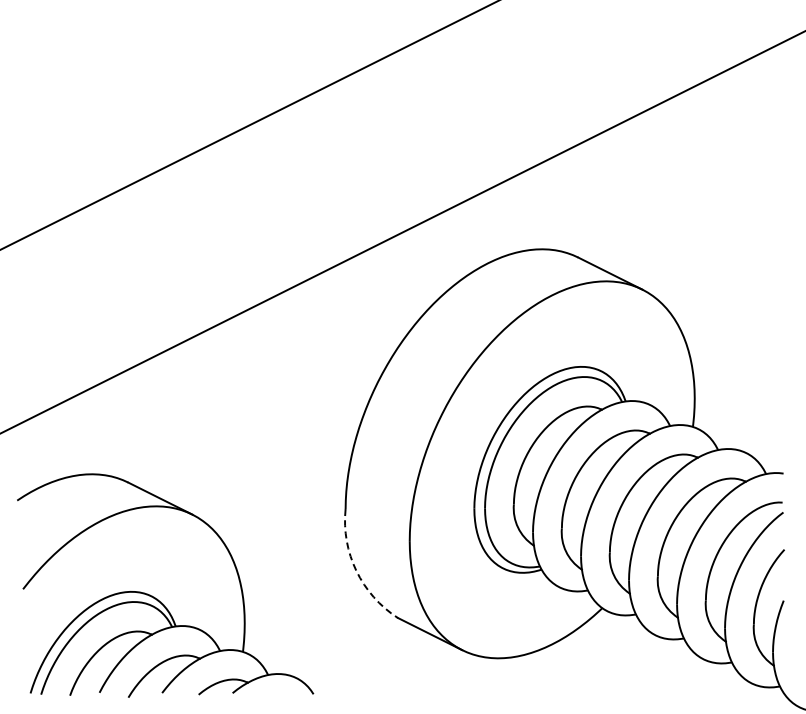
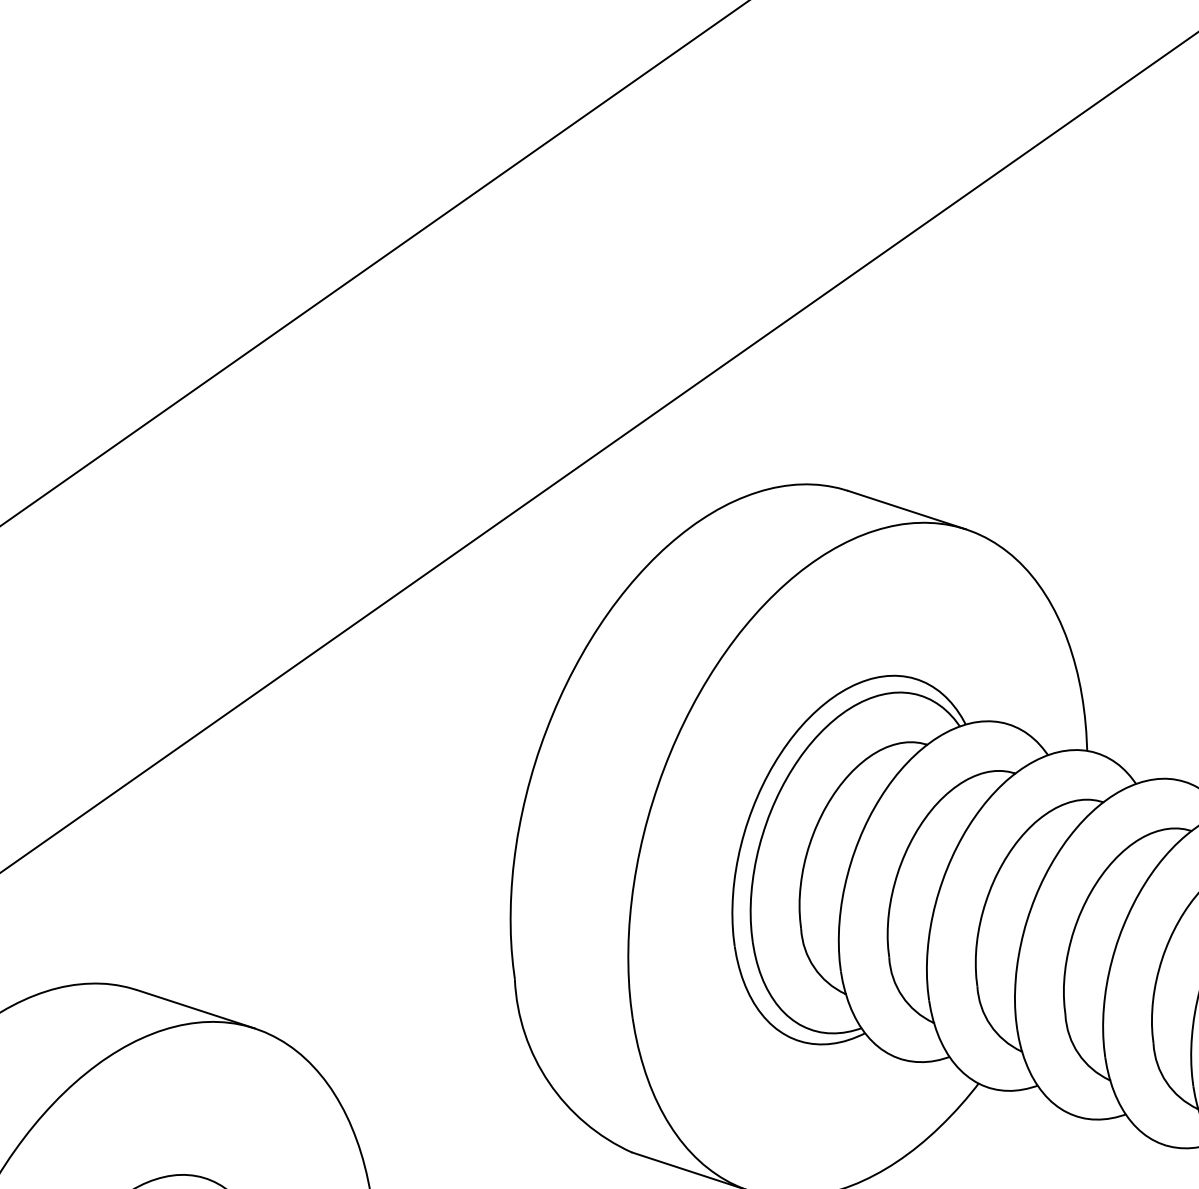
arc: (356, 570) -> (549, 1081), dashed -> solid

